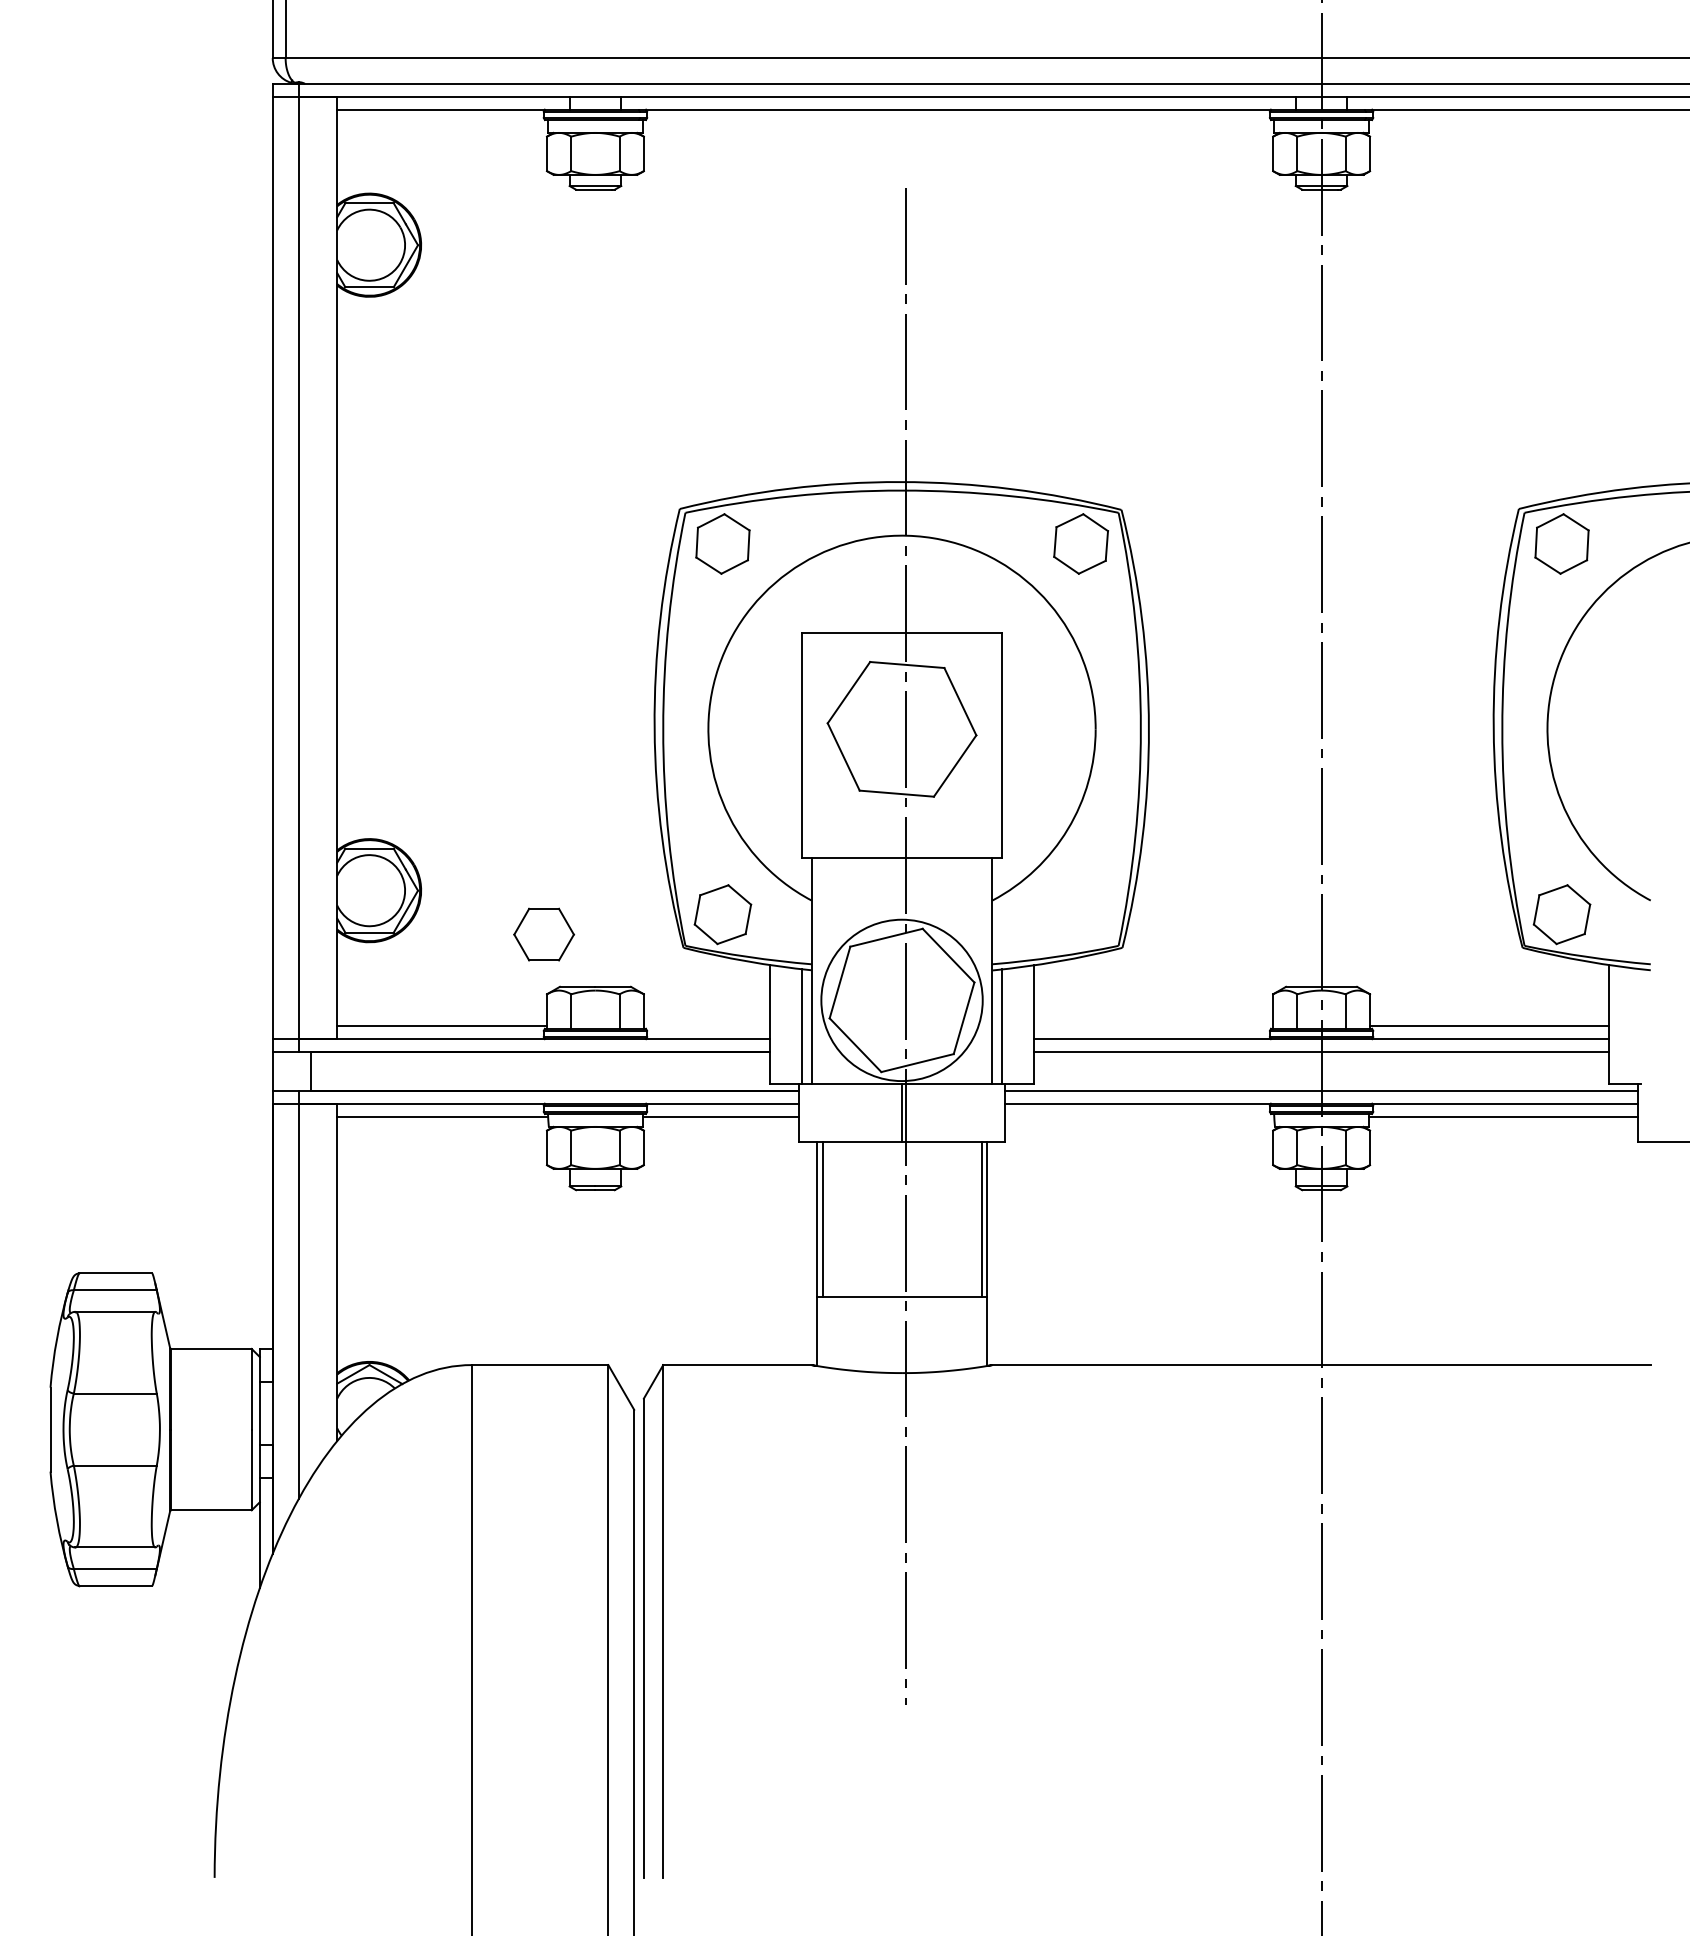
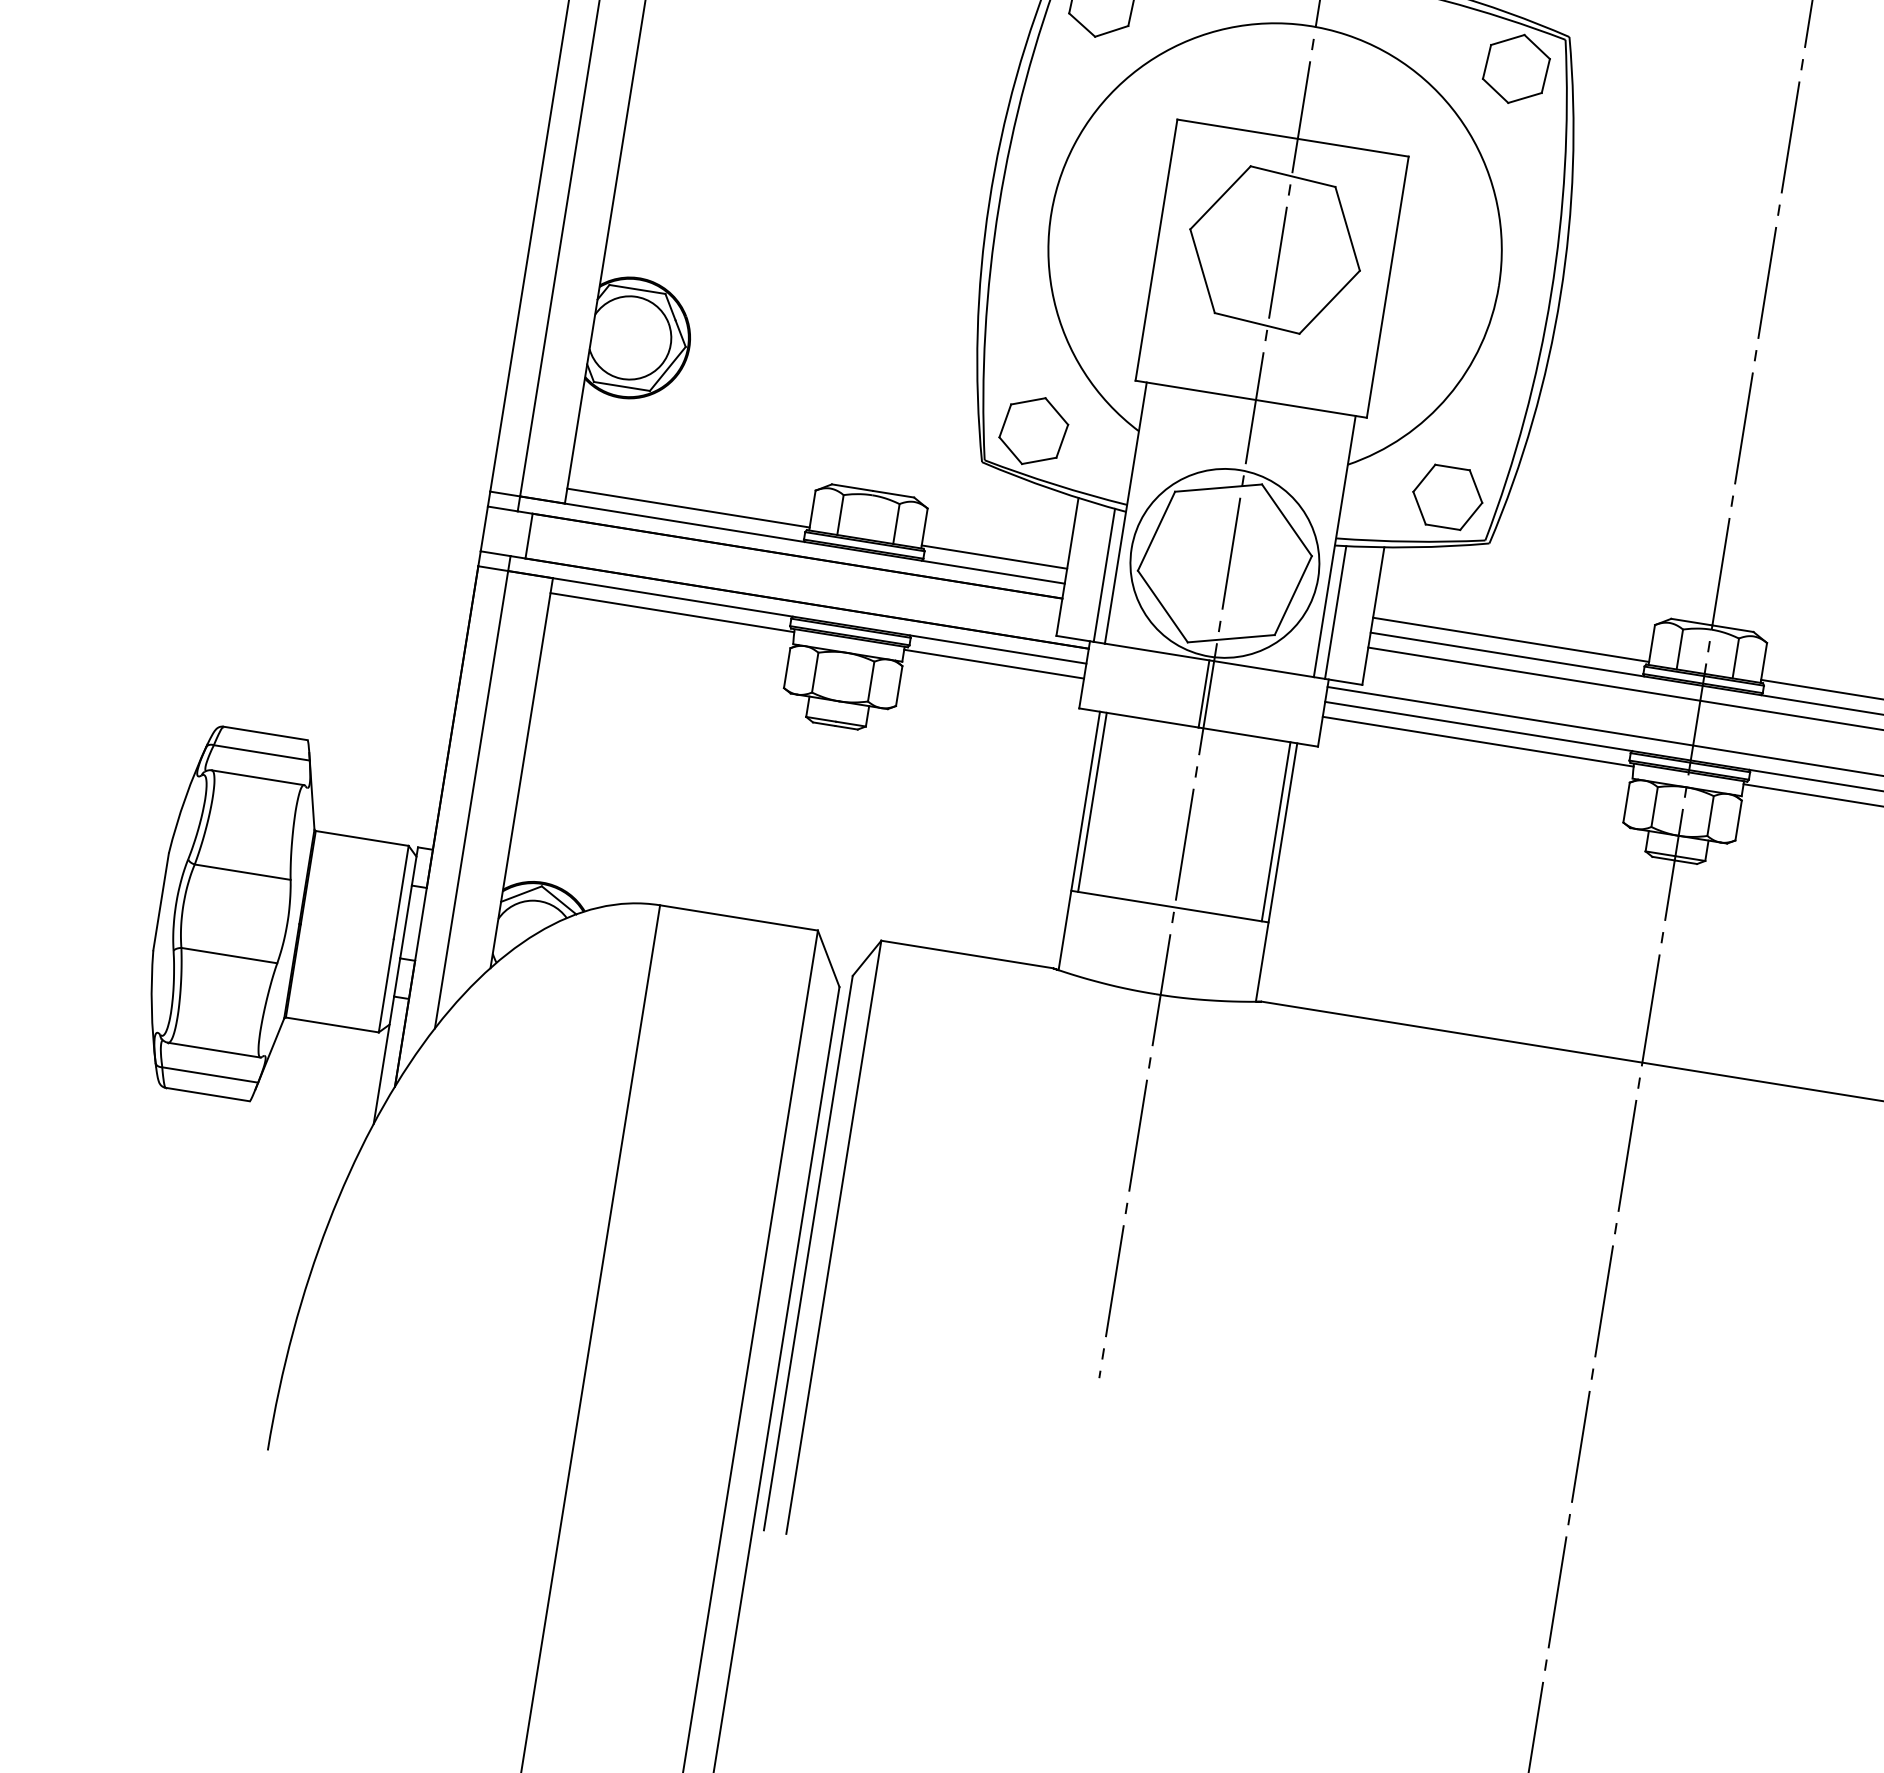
part: (544, 934) -> (1448, 497), moved
line: (706, 1026) -> (994, 557), added
line: (1153, 1026) -> (1510, 640), added
line: (1139, 1116) -> (1477, 741), added

